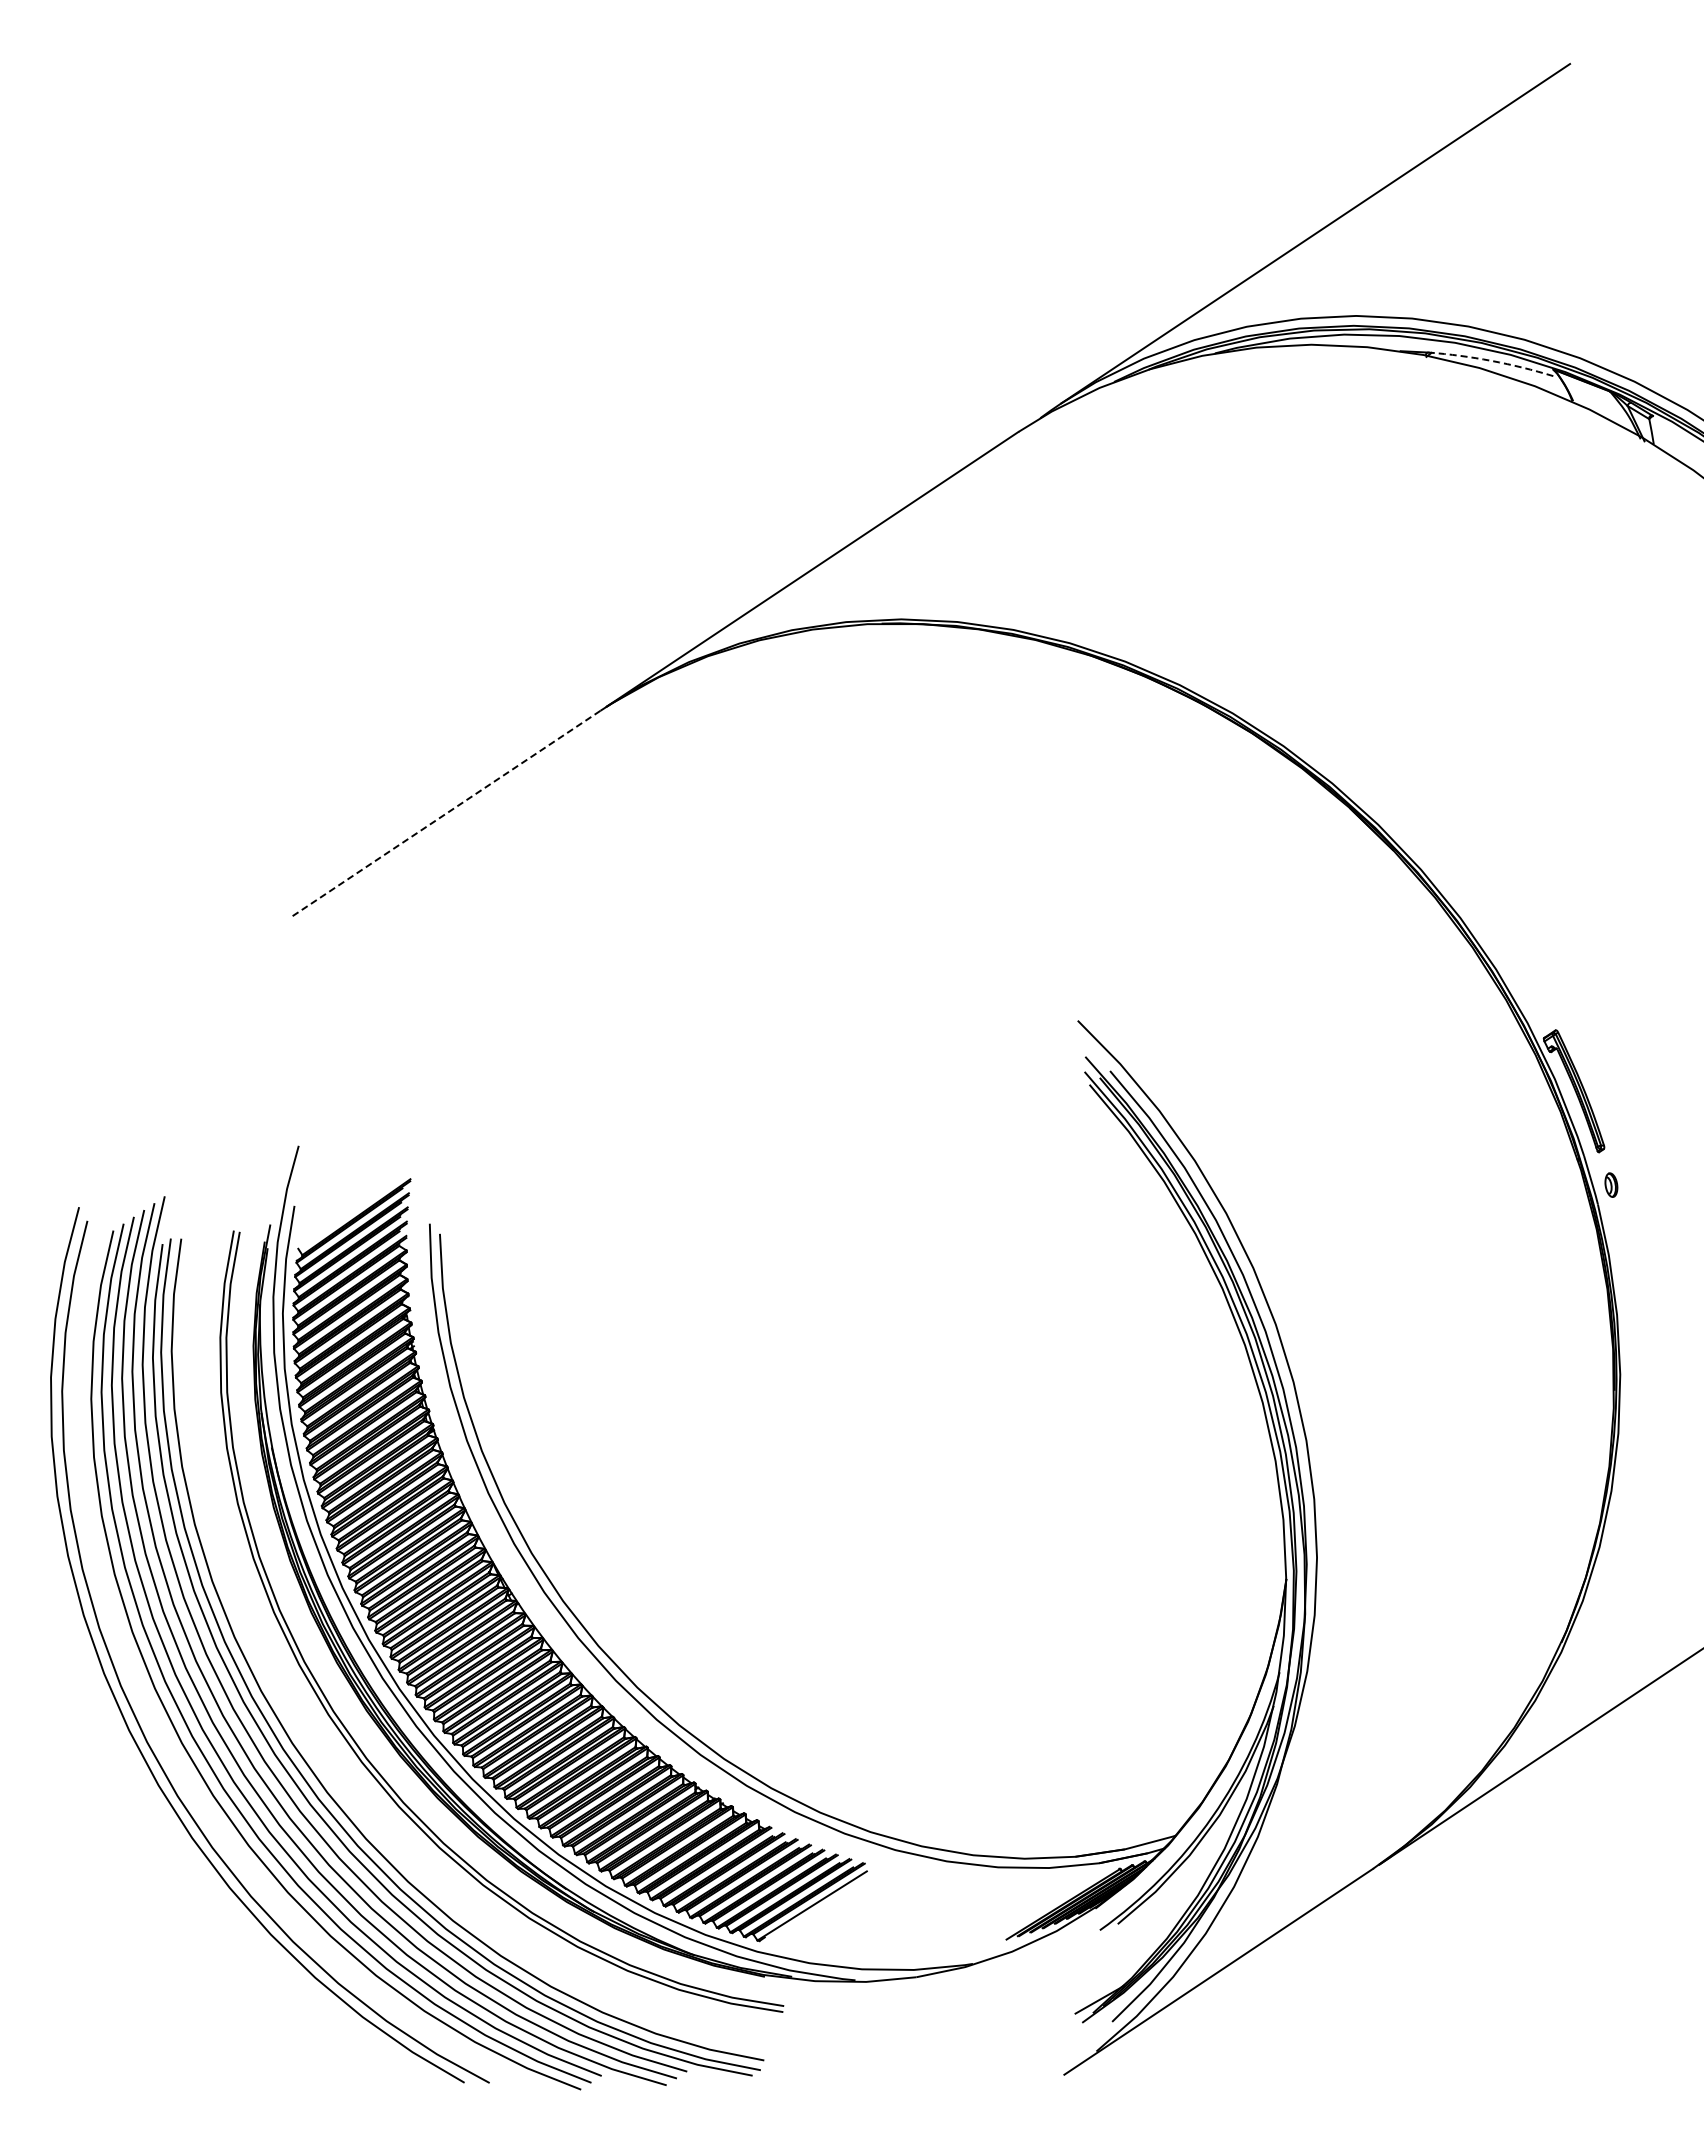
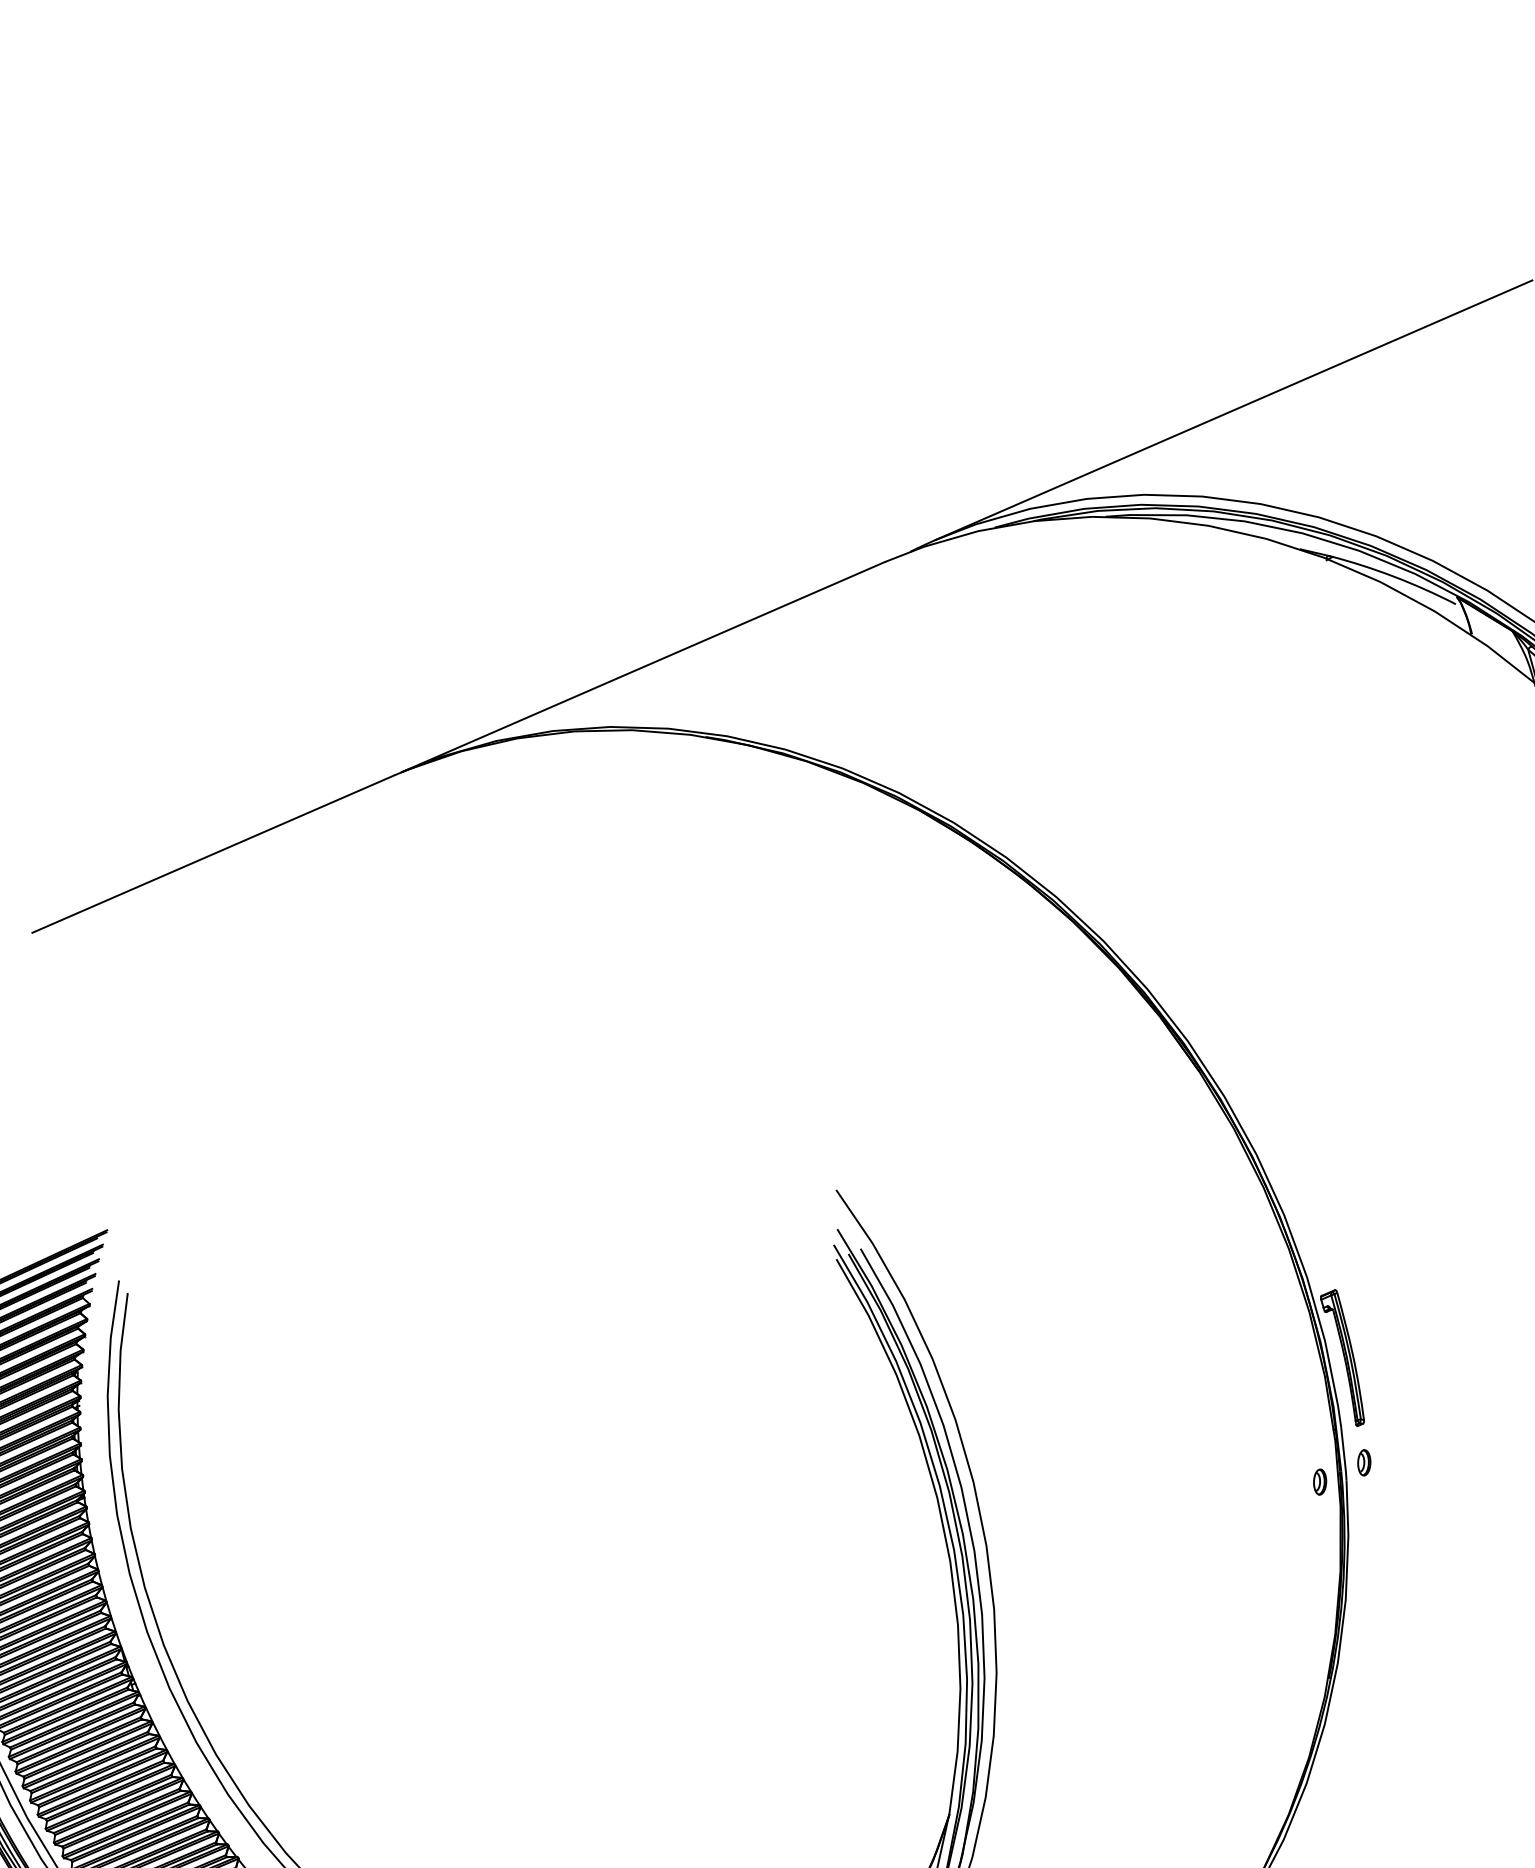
arc: (1491, 360) -> (1394, 576), dashed -> solid
line: (445, 814) -> (212, 854), dashed -> solid
part: (1573, 1209) -> (1319, 1481), added

